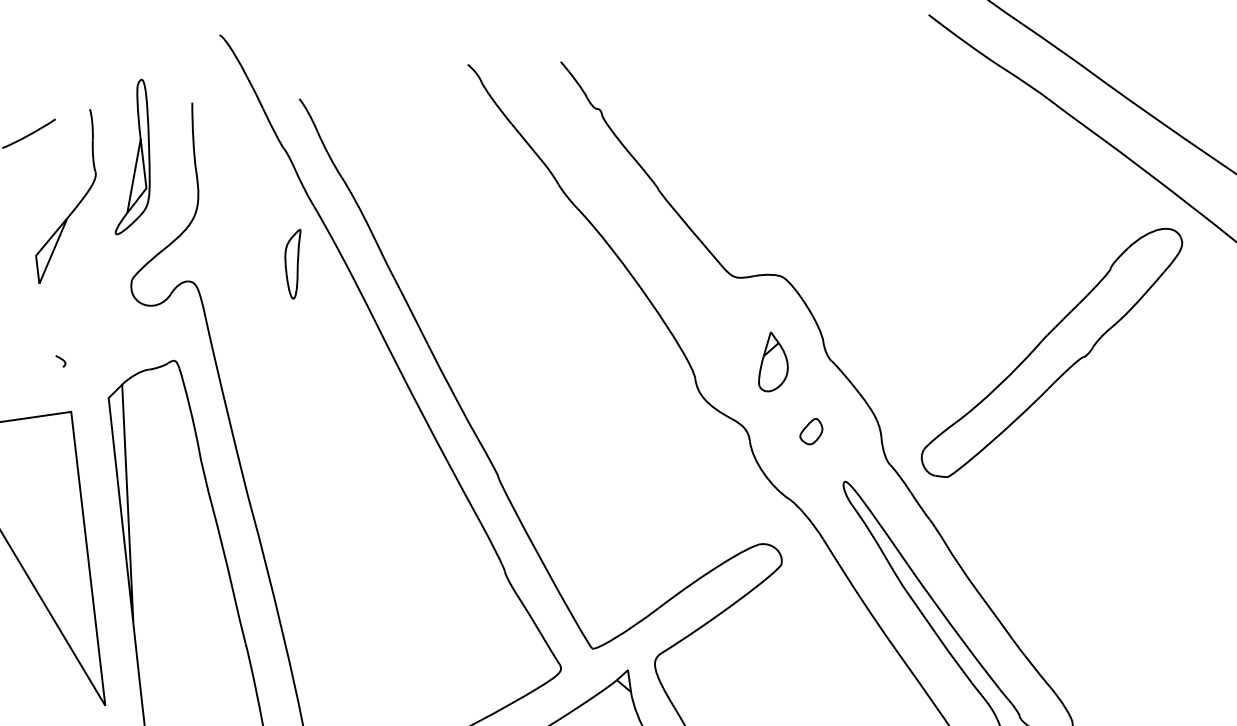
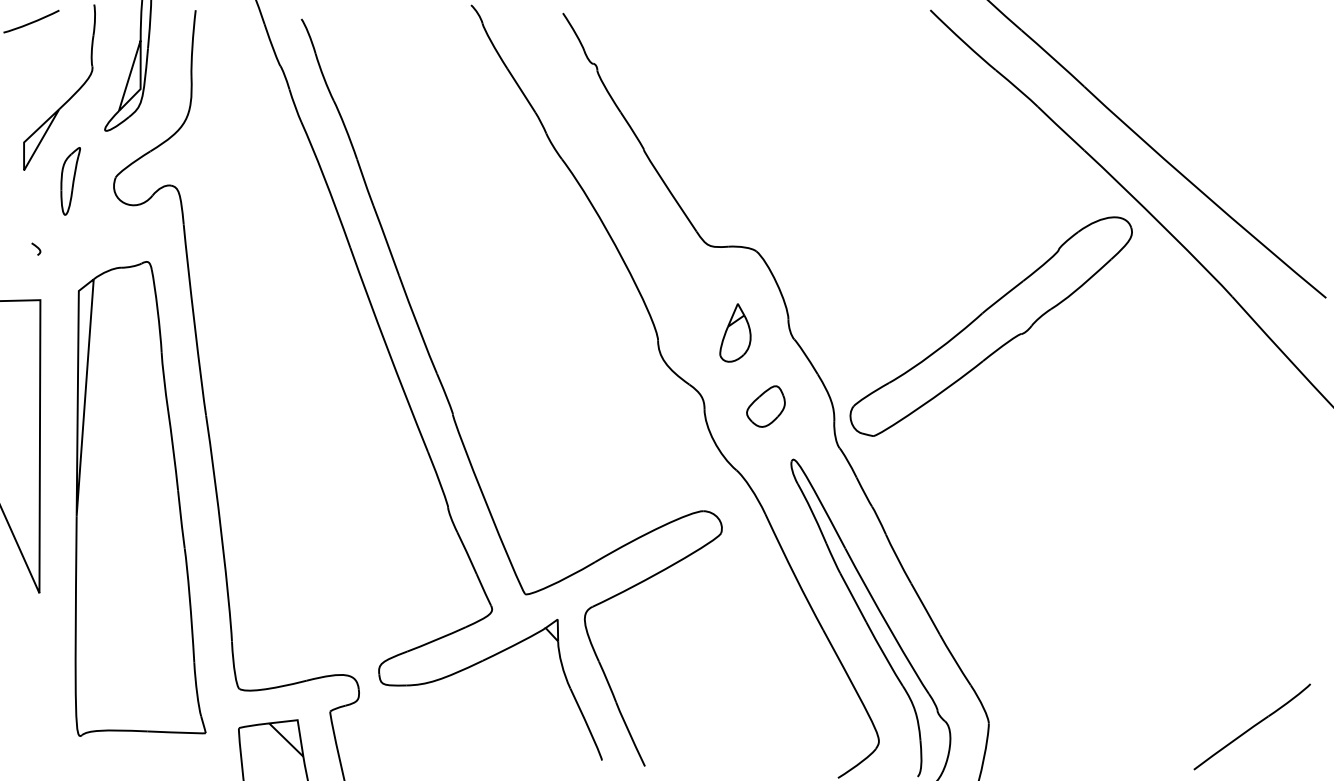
part: (294, 264) -> (70, 181), moved
part: (1051, 353) -> (990, 326), moved
part: (810, 431) -> (765, 406), size x1.67

